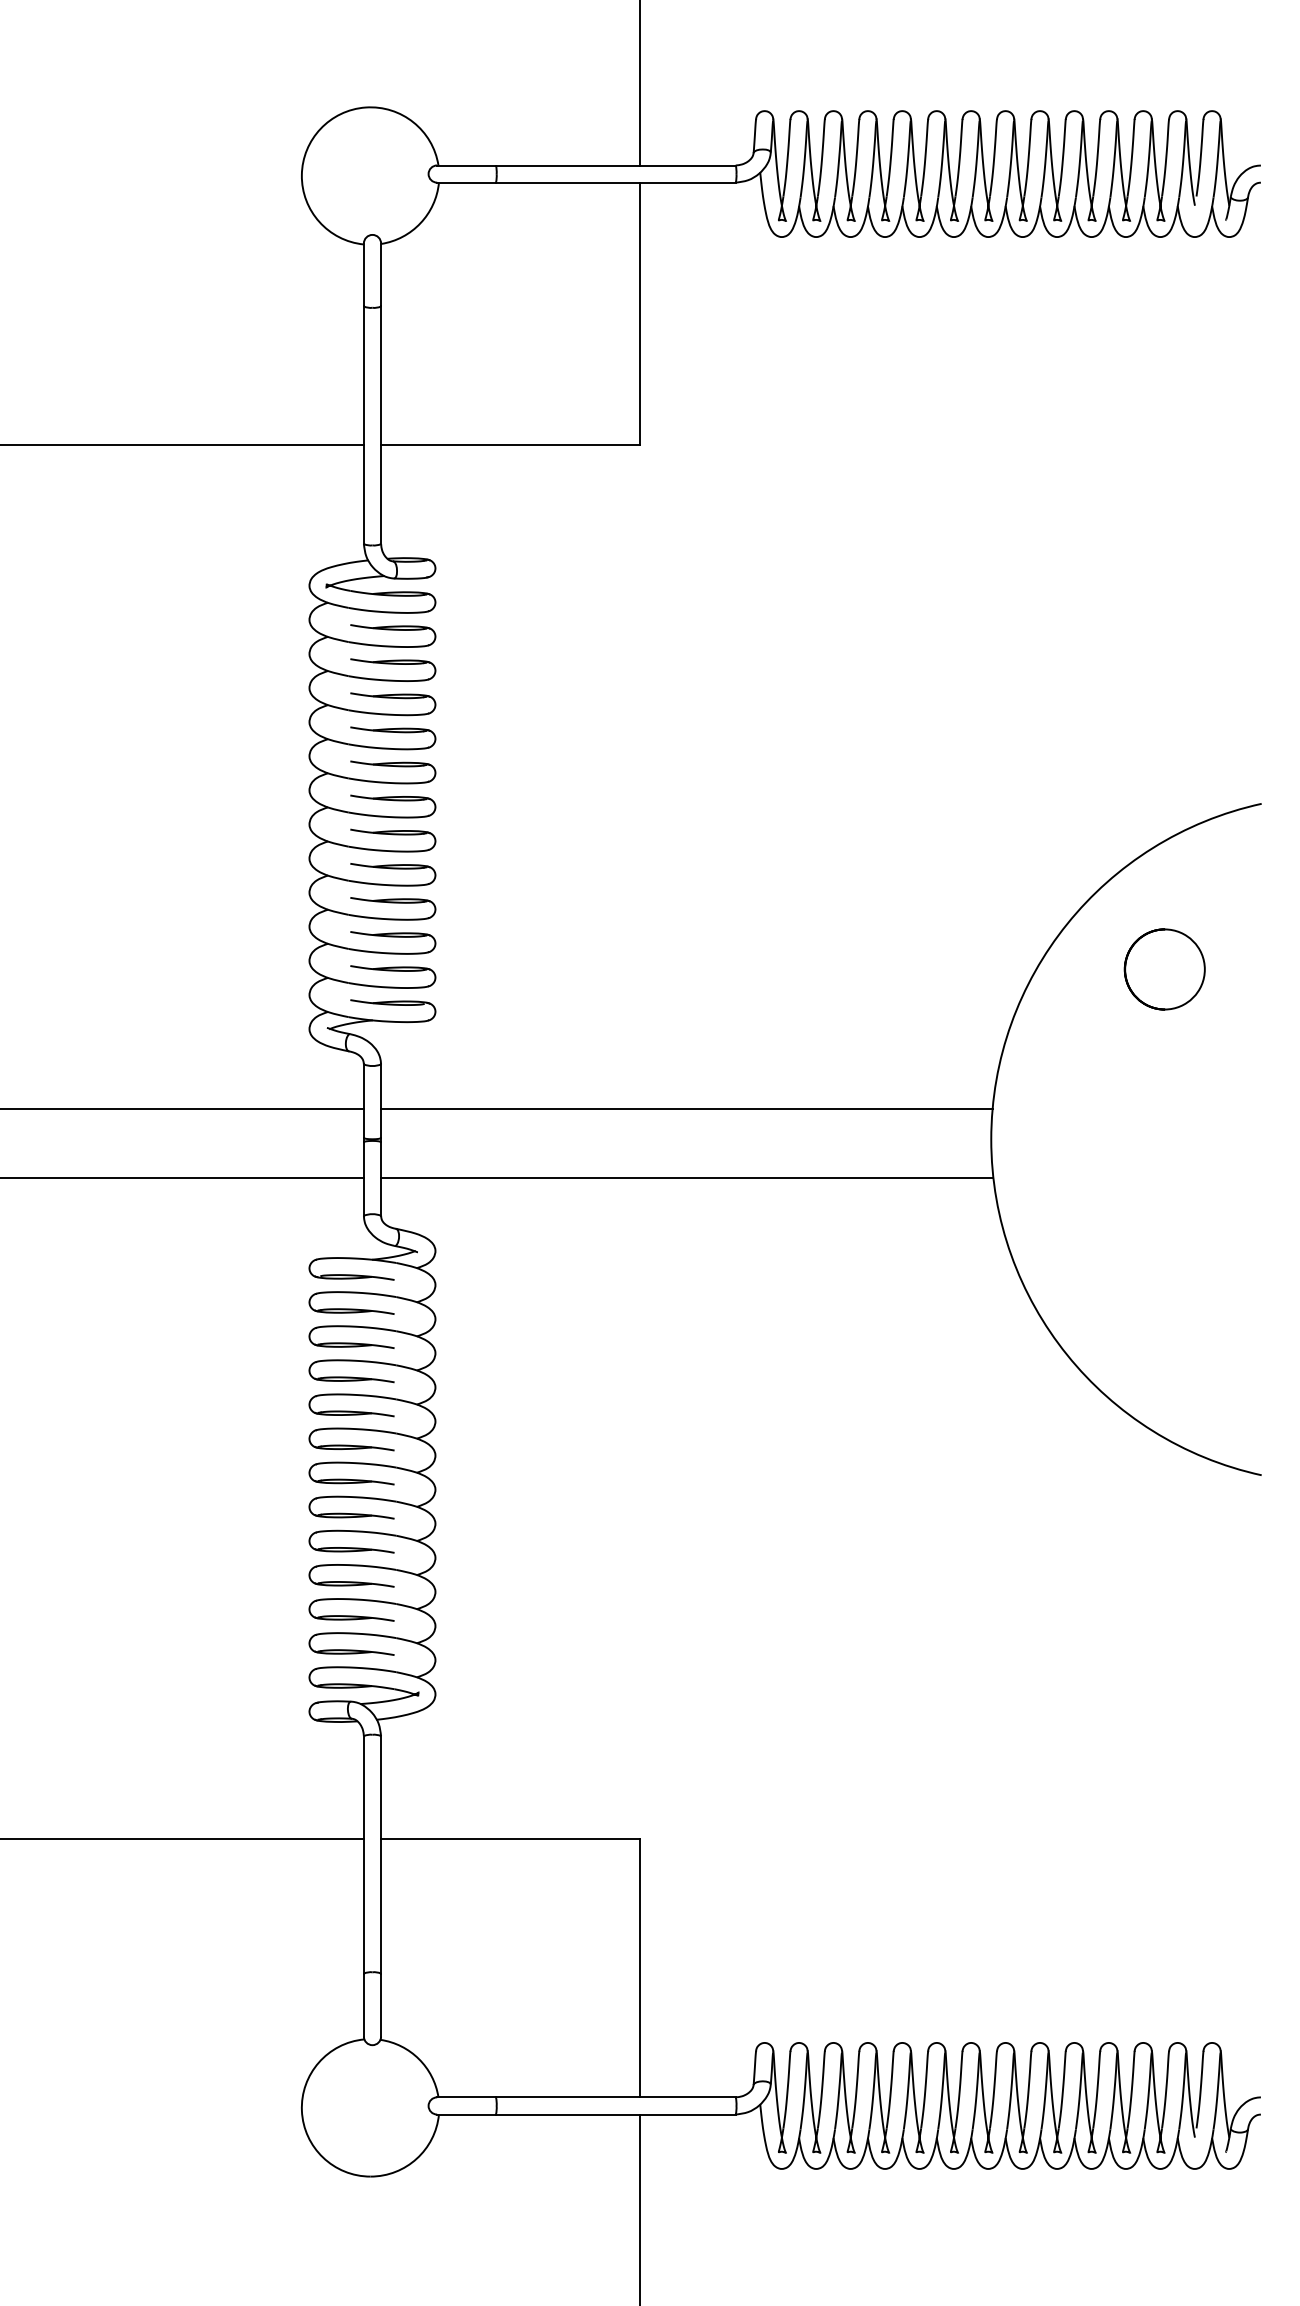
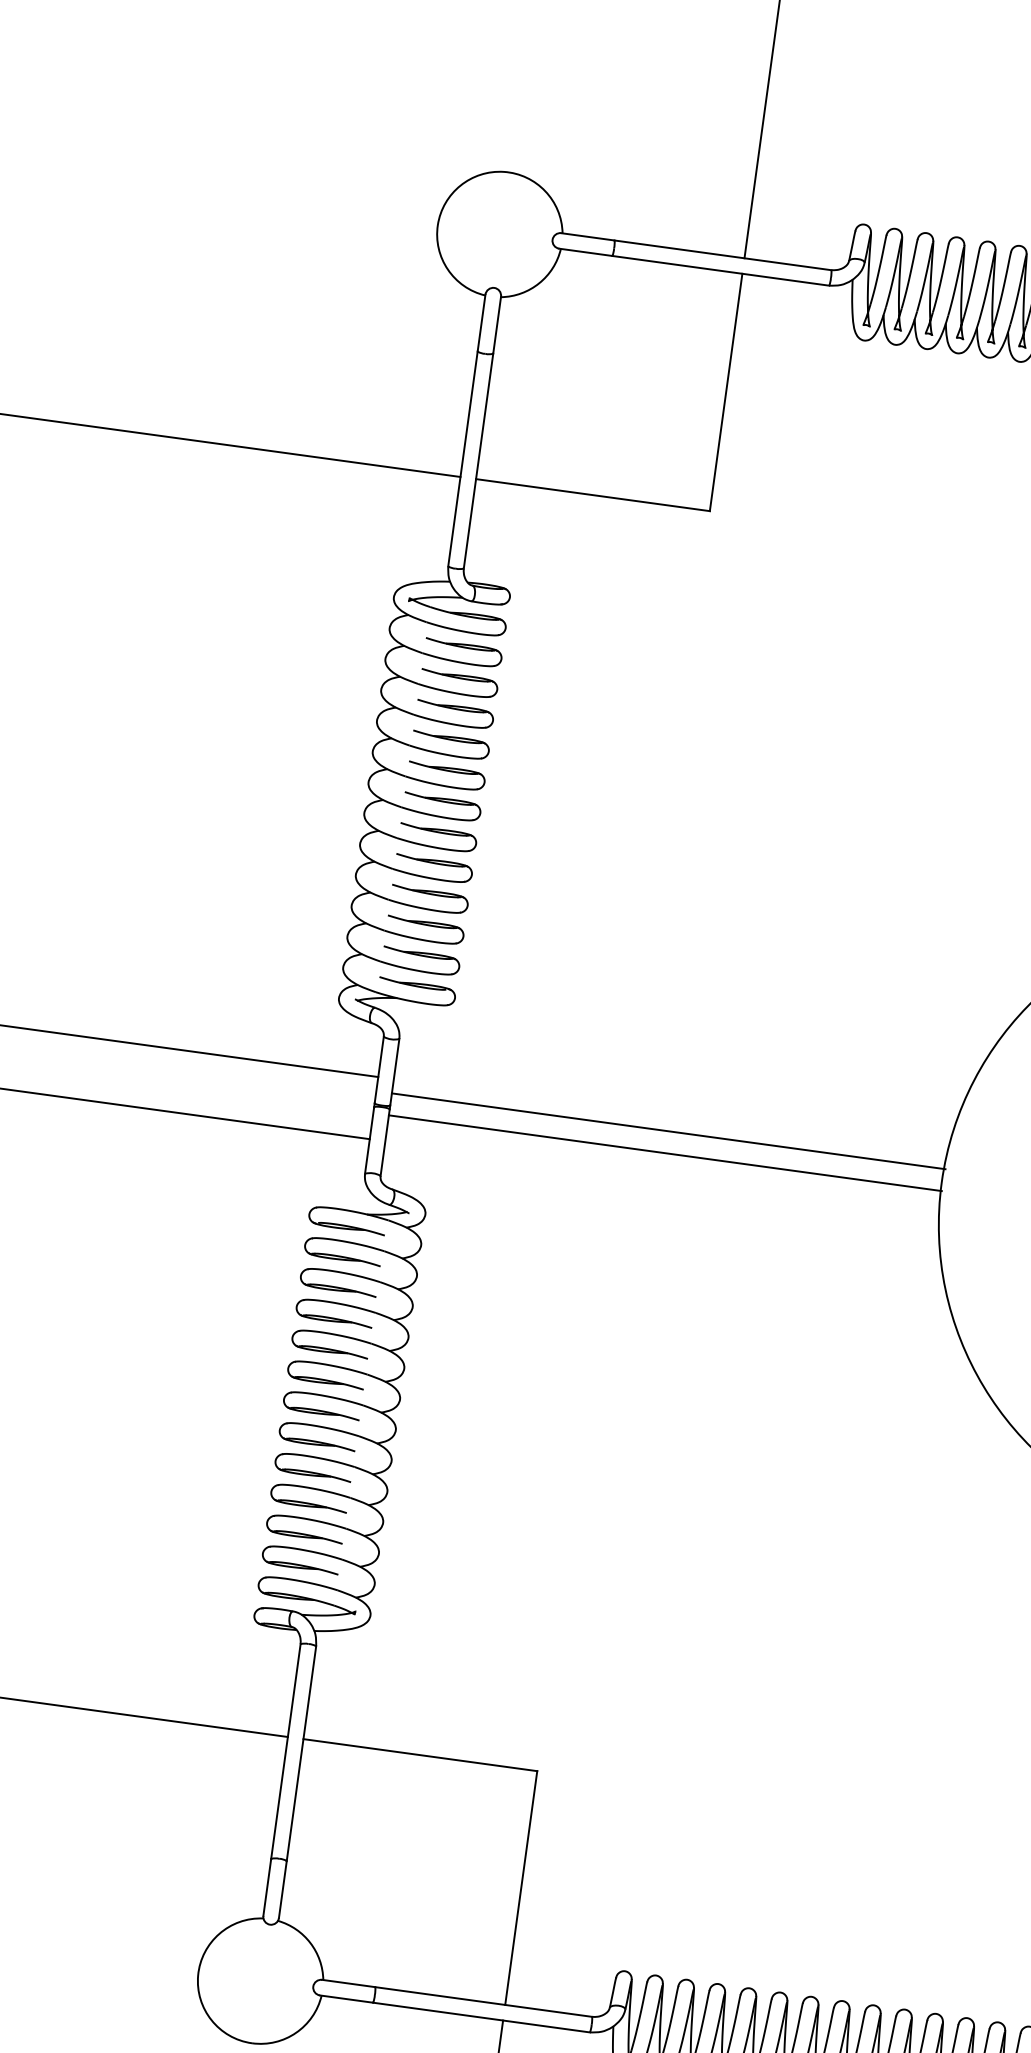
line: (686, 1108) -> (665, 1152), moved
line: (687, 1177) -> (668, 1131), moved

